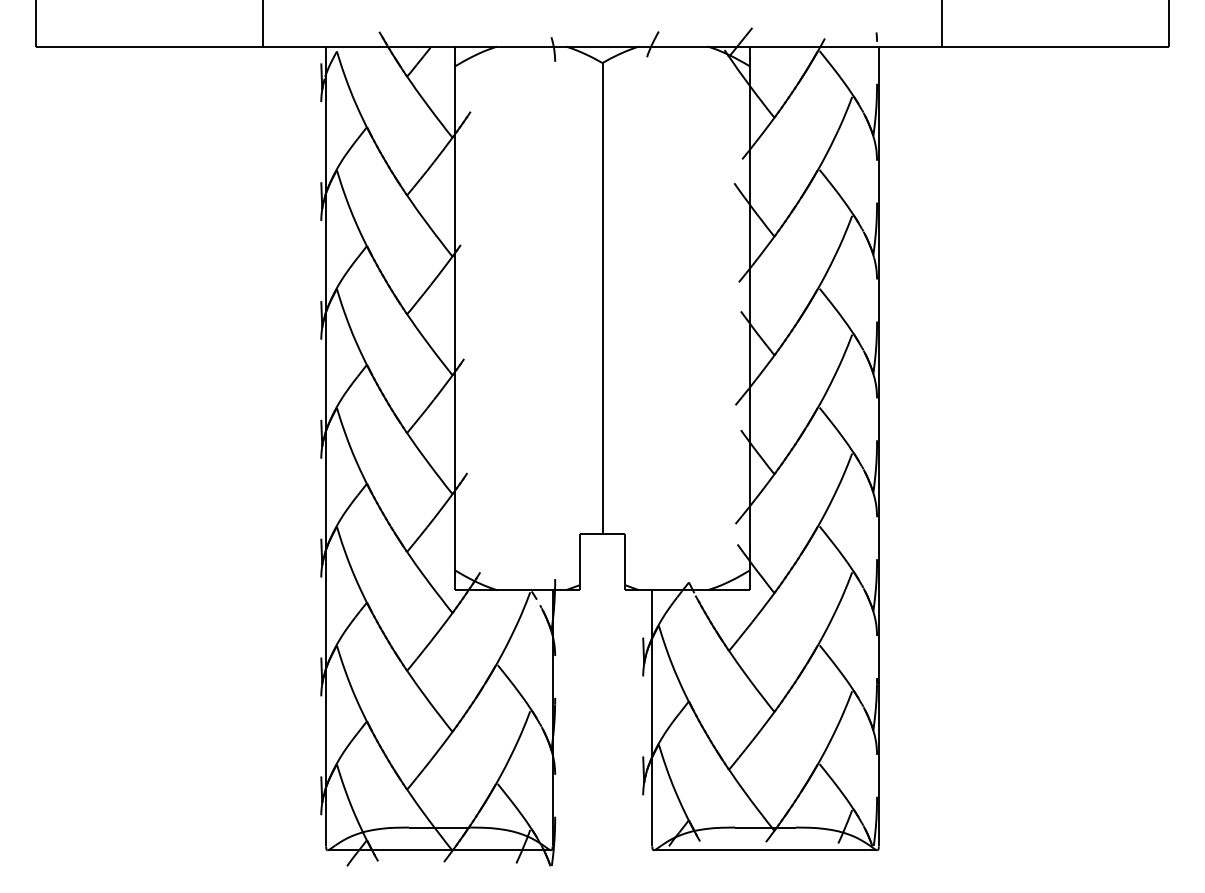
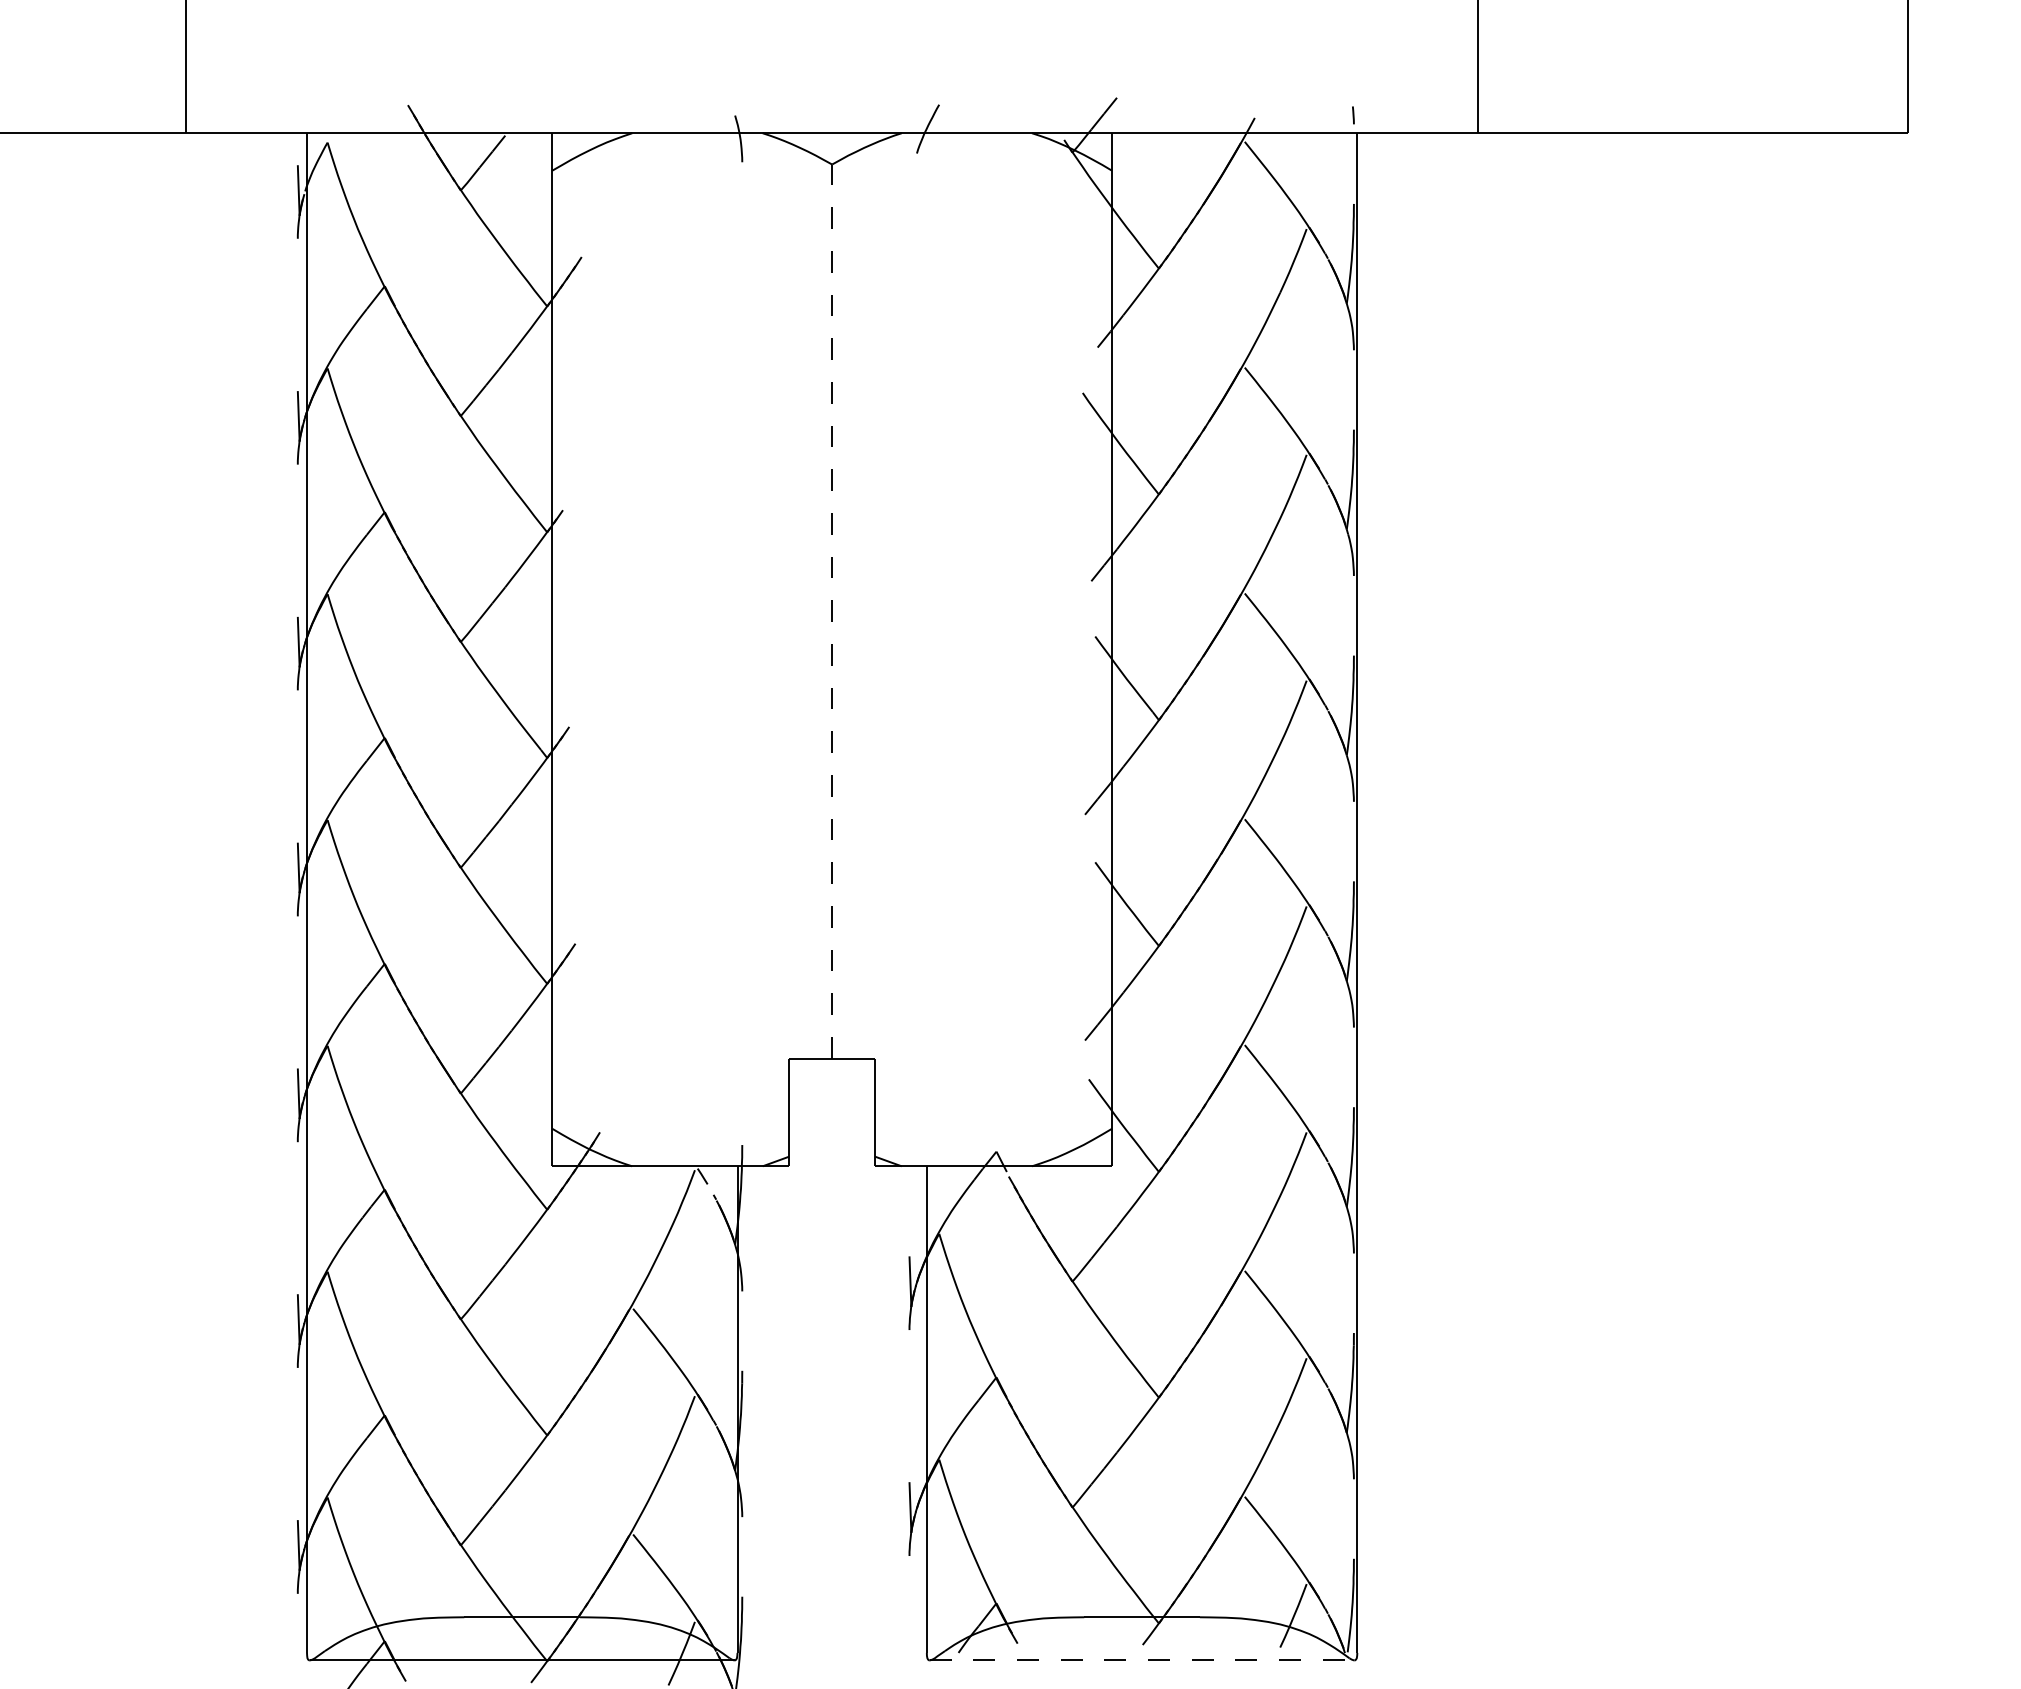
line: (602, 297) -> (832, 610), solid -> dashed
line: (765, 850) -> (1141, 1660), solid -> dashed

